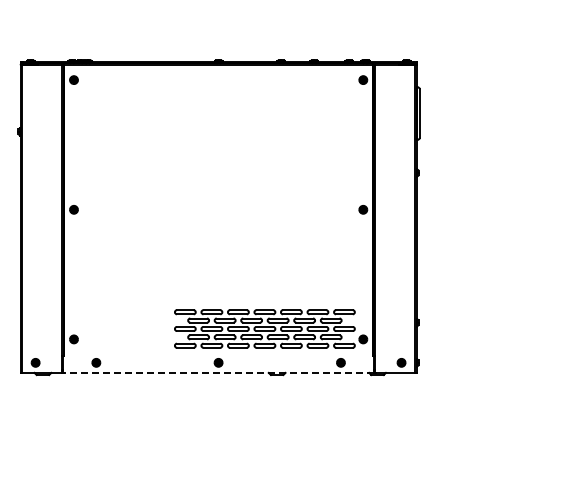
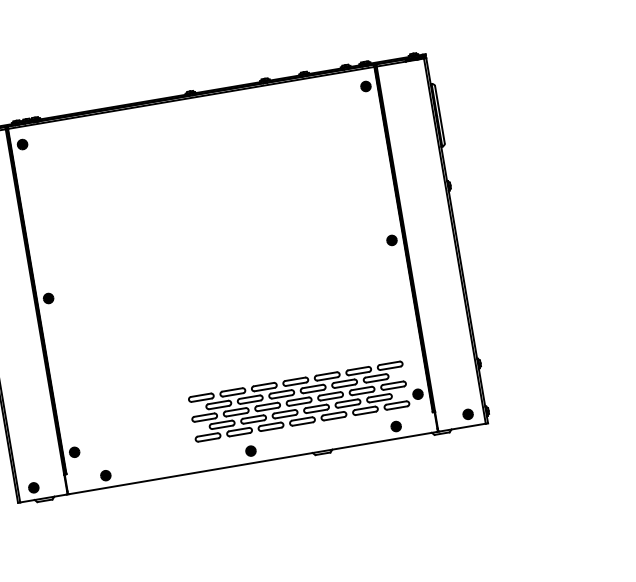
line: (218, 372) -> (252, 462), dashed -> solid

